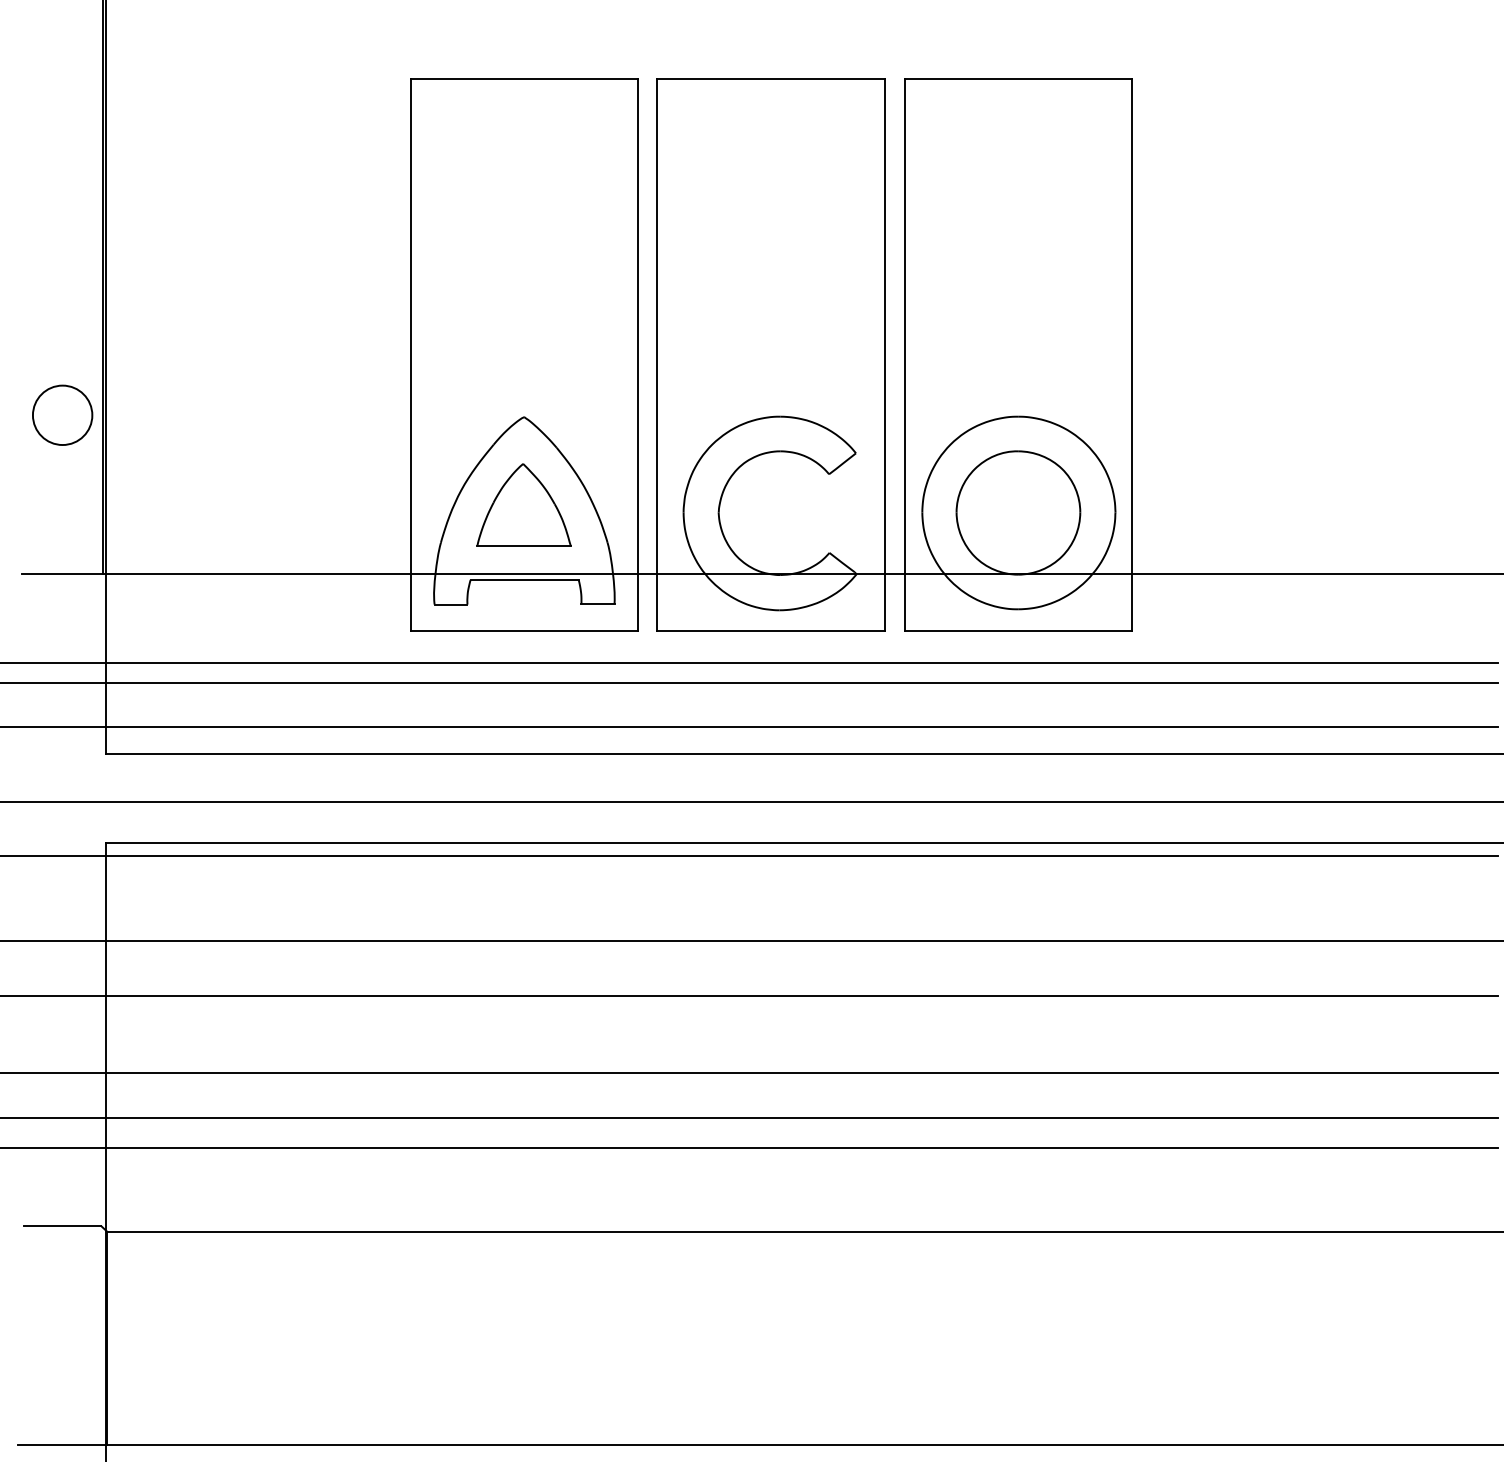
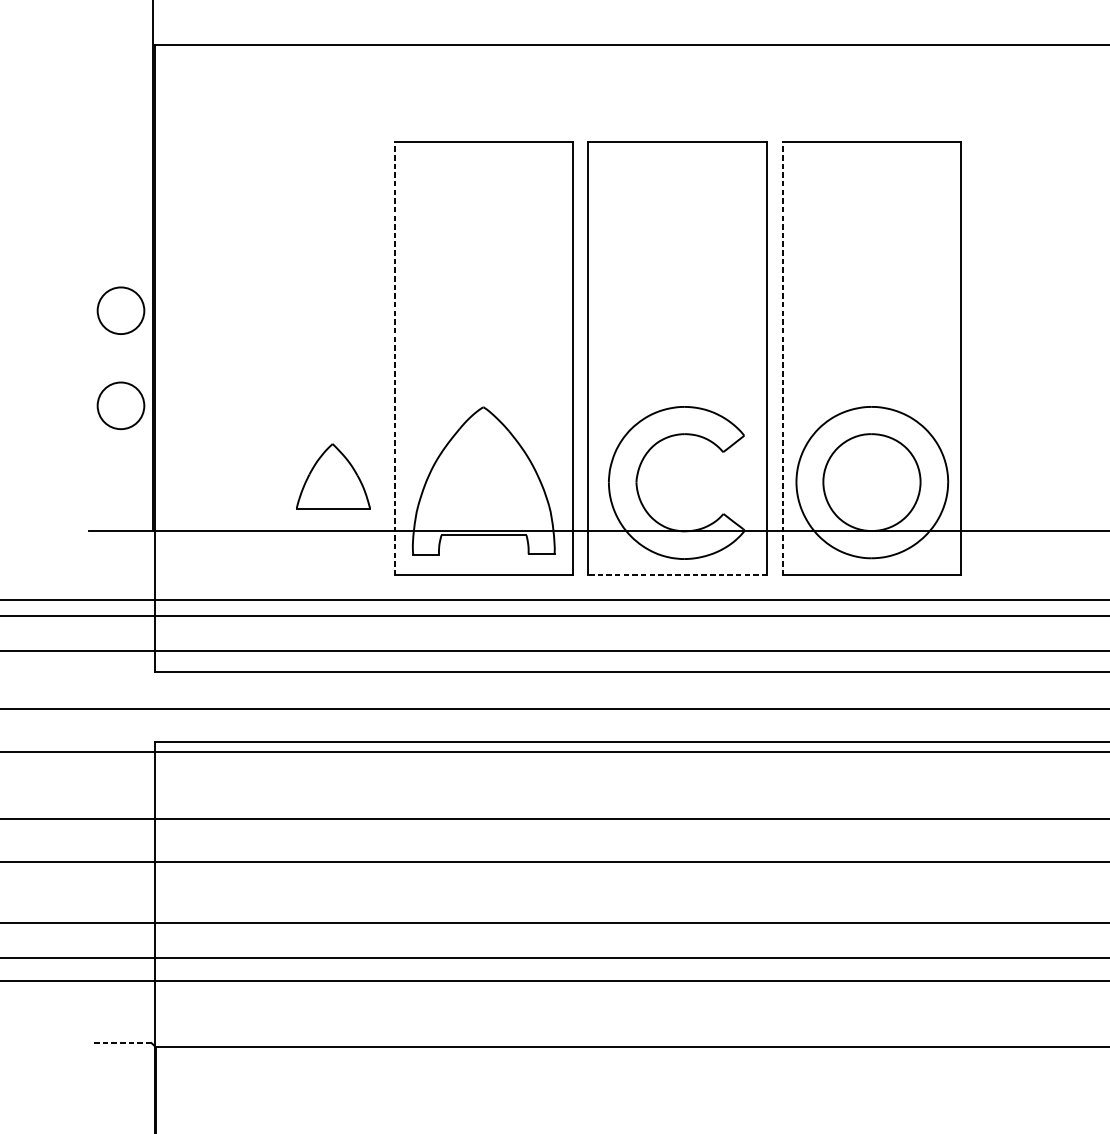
circle: (62, 293) -> (120, 310), added
line: (411, 355) -> (395, 358), solid -> dashed
line: (905, 355) -> (783, 358), solid -> dashed
part: (523, 504) -> (333, 475), moved
line: (771, 631) -> (677, 575), solid -> dashed
line: (62, 1226) -> (120, 1043), solid -> dashed

